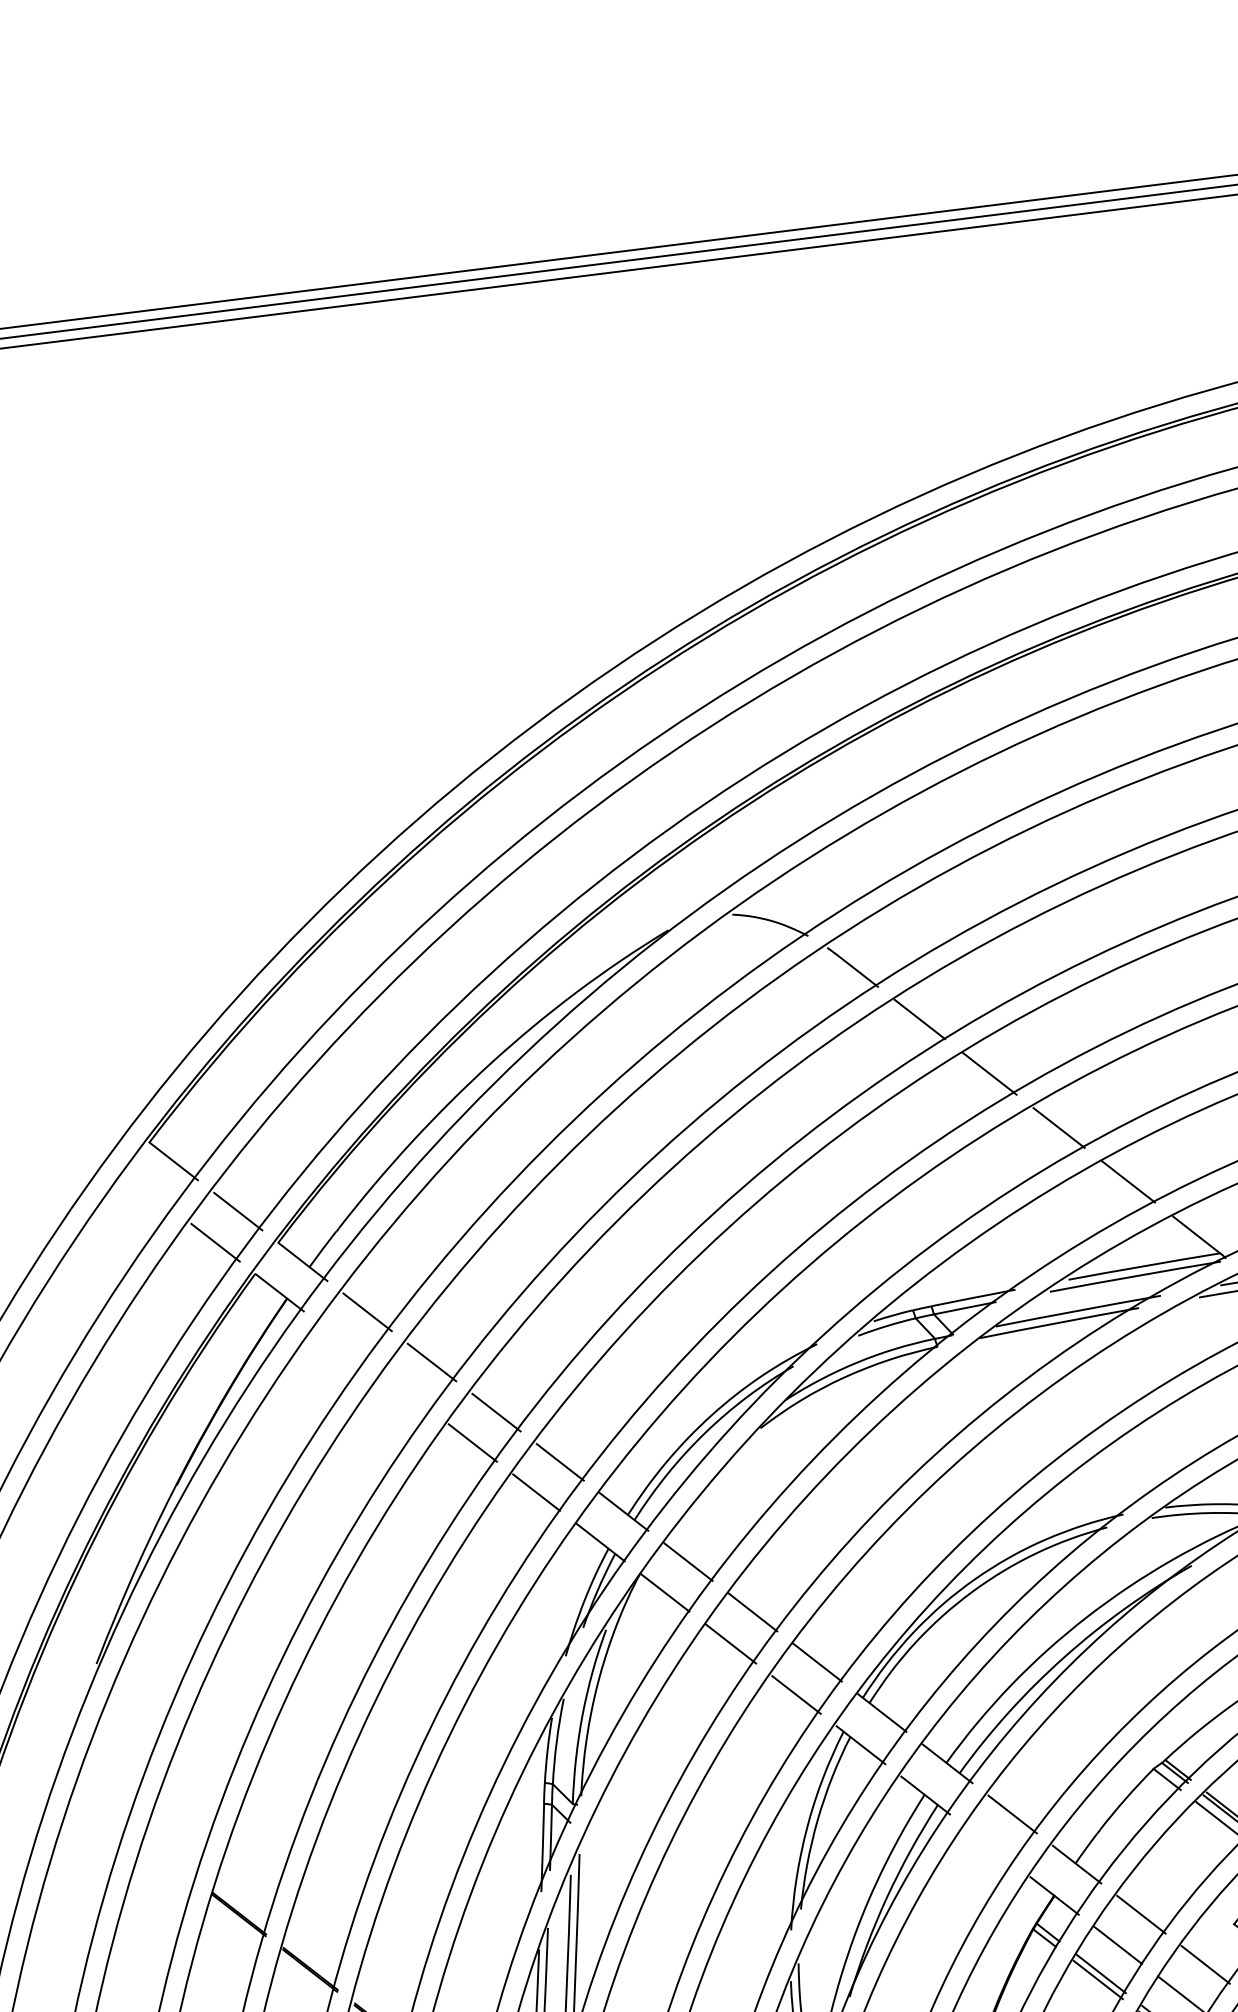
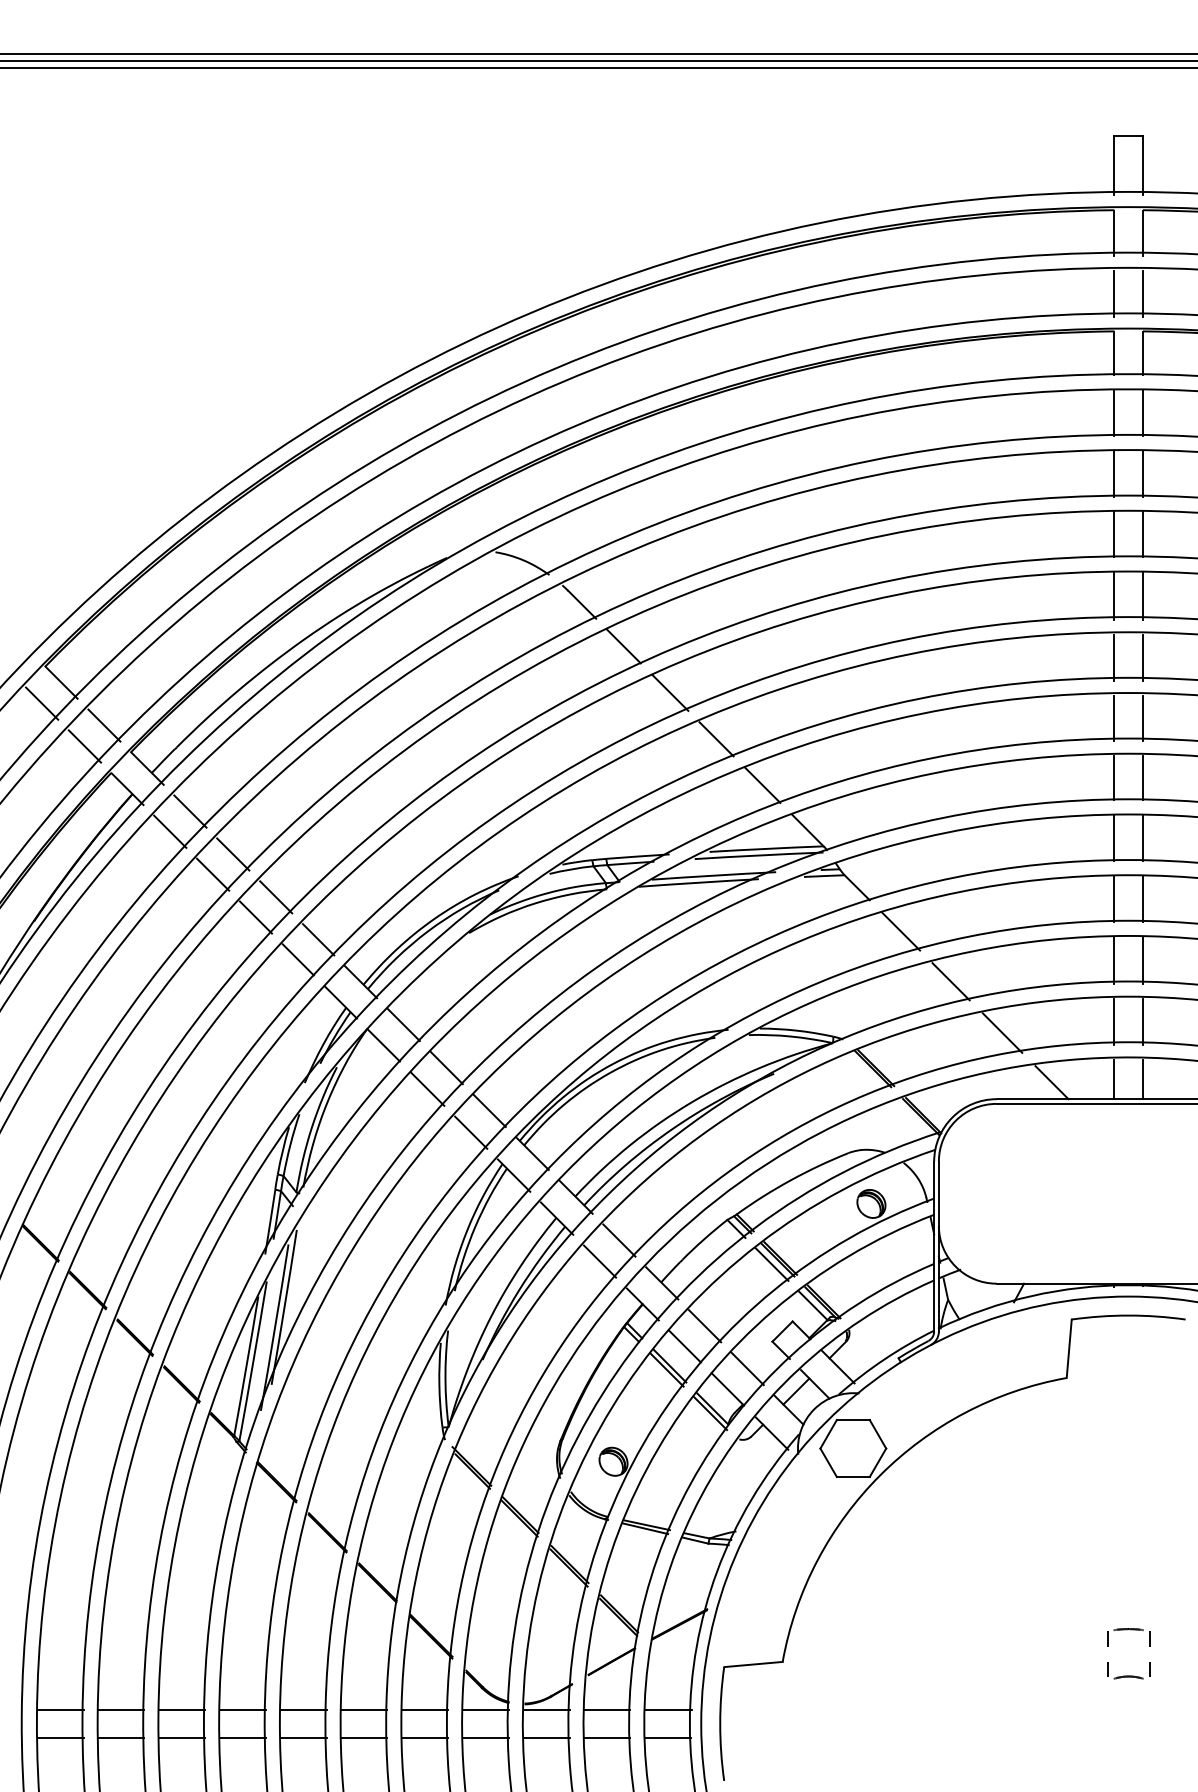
line: (151, 1192) -> (42, 703), added
line: (344, 1342) -> (170, 831), added
line: (407, 1392) -> (212, 874), added
line: (990, 1845) -> (600, 1261), added

